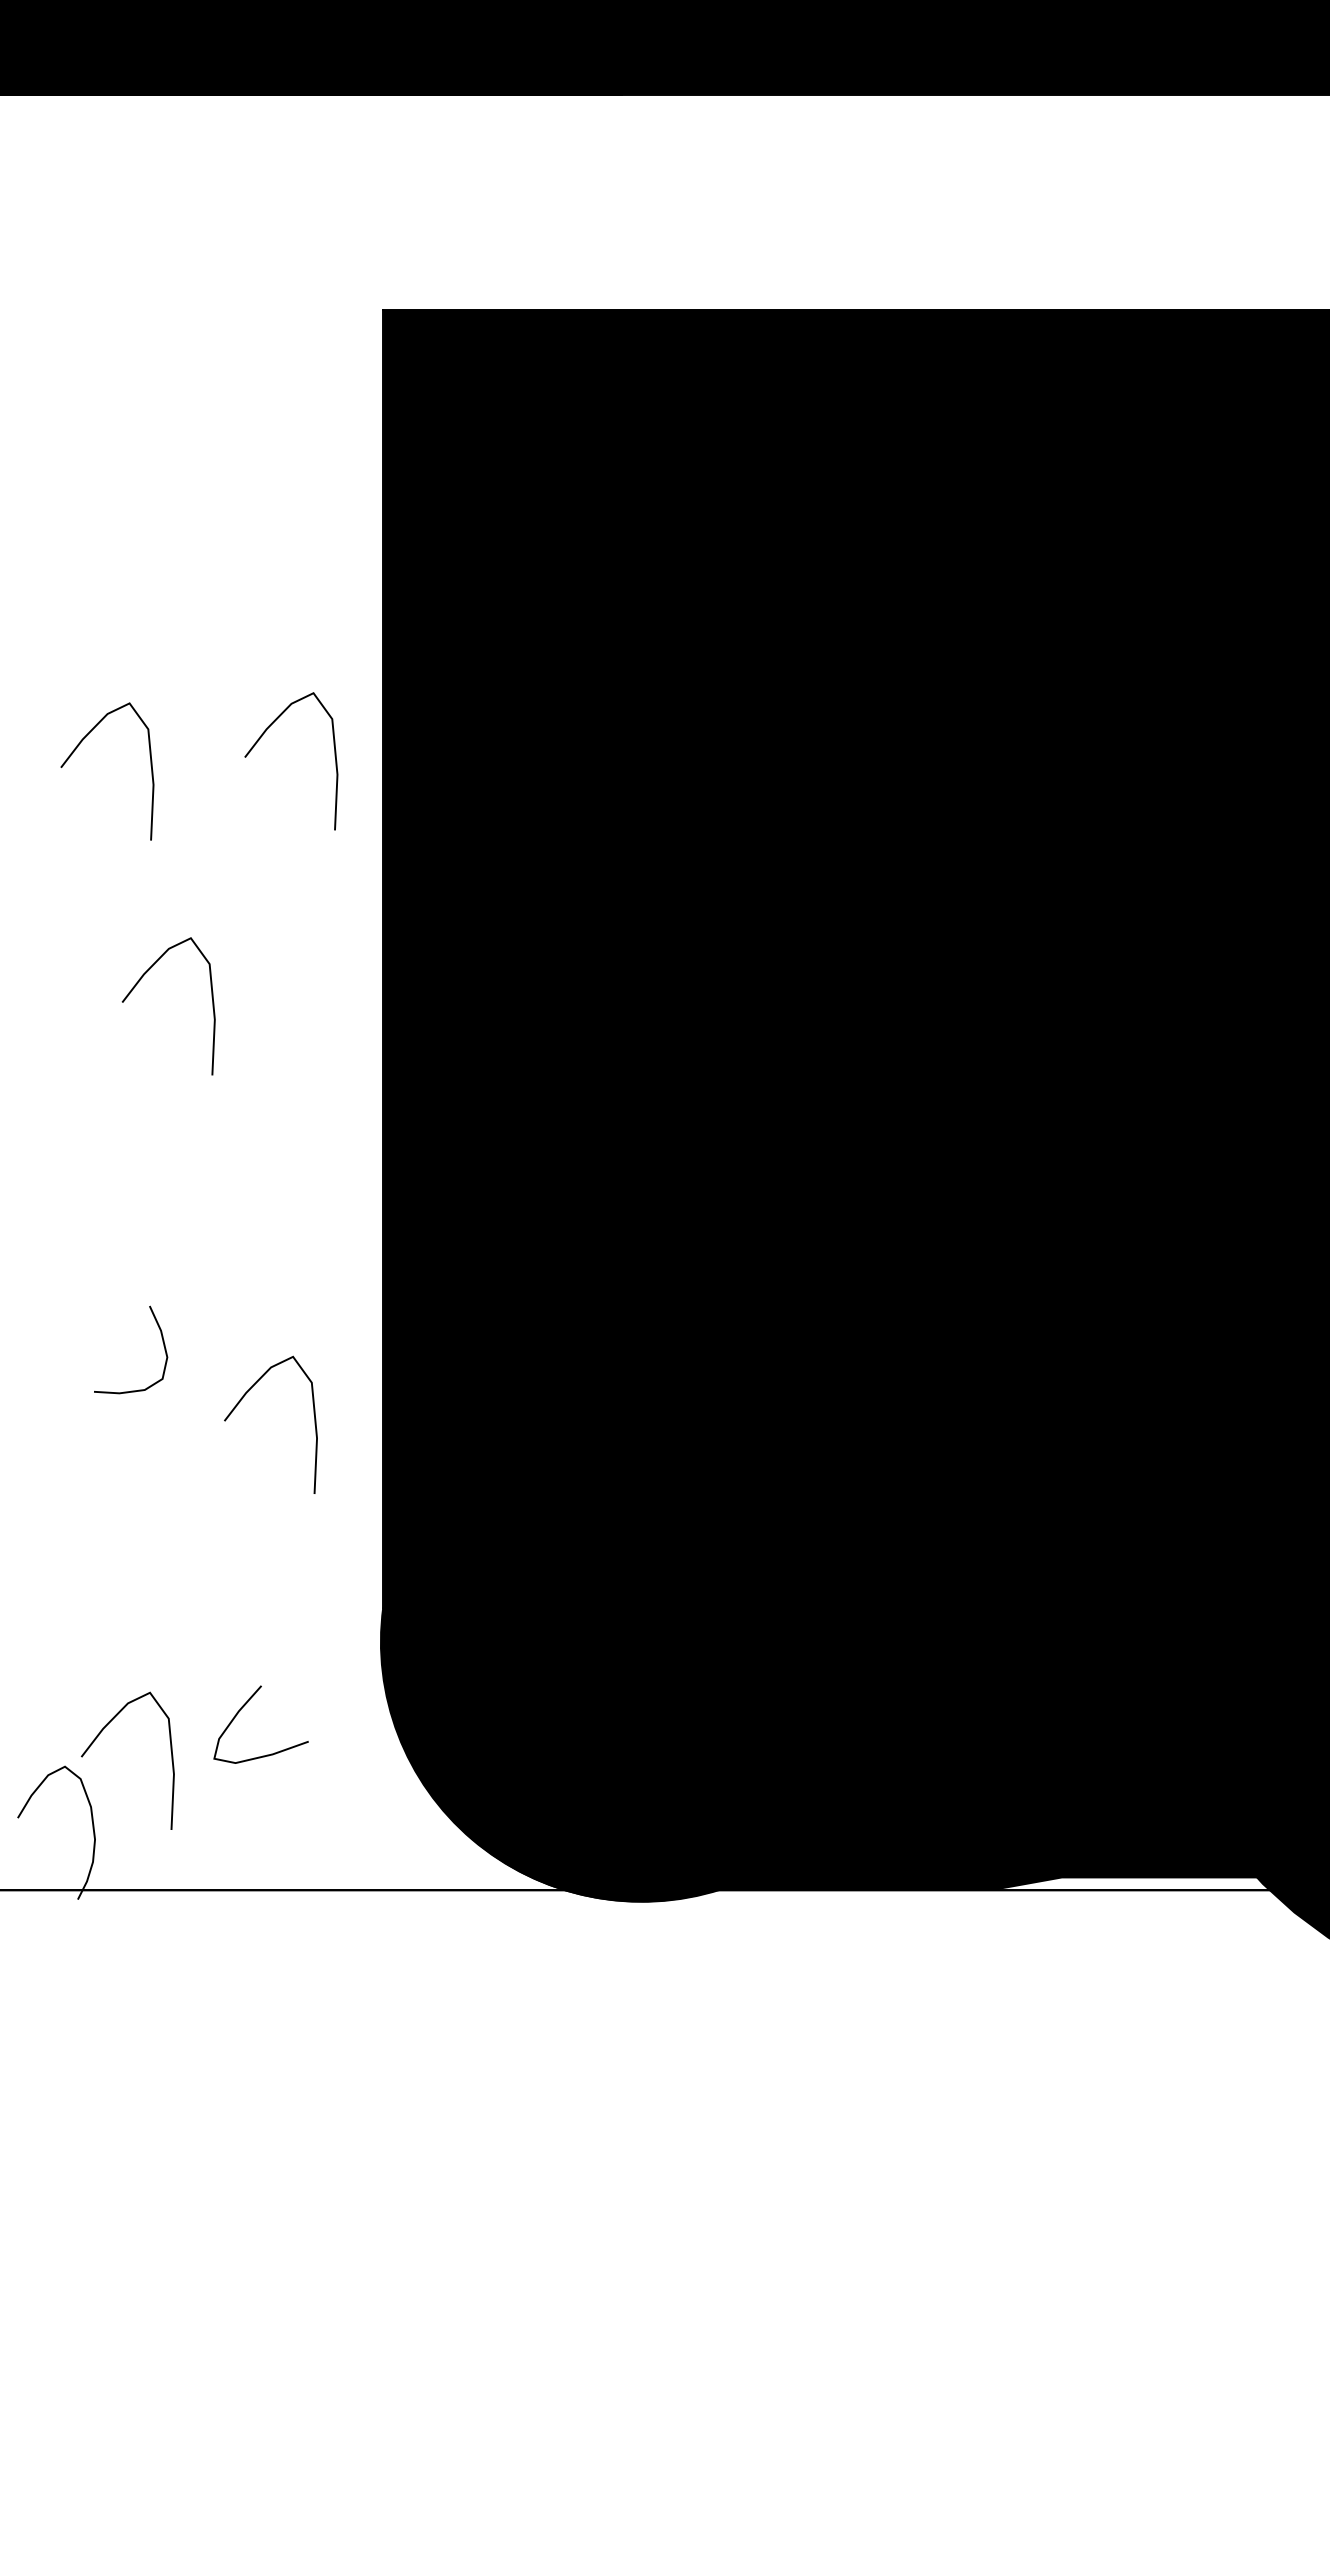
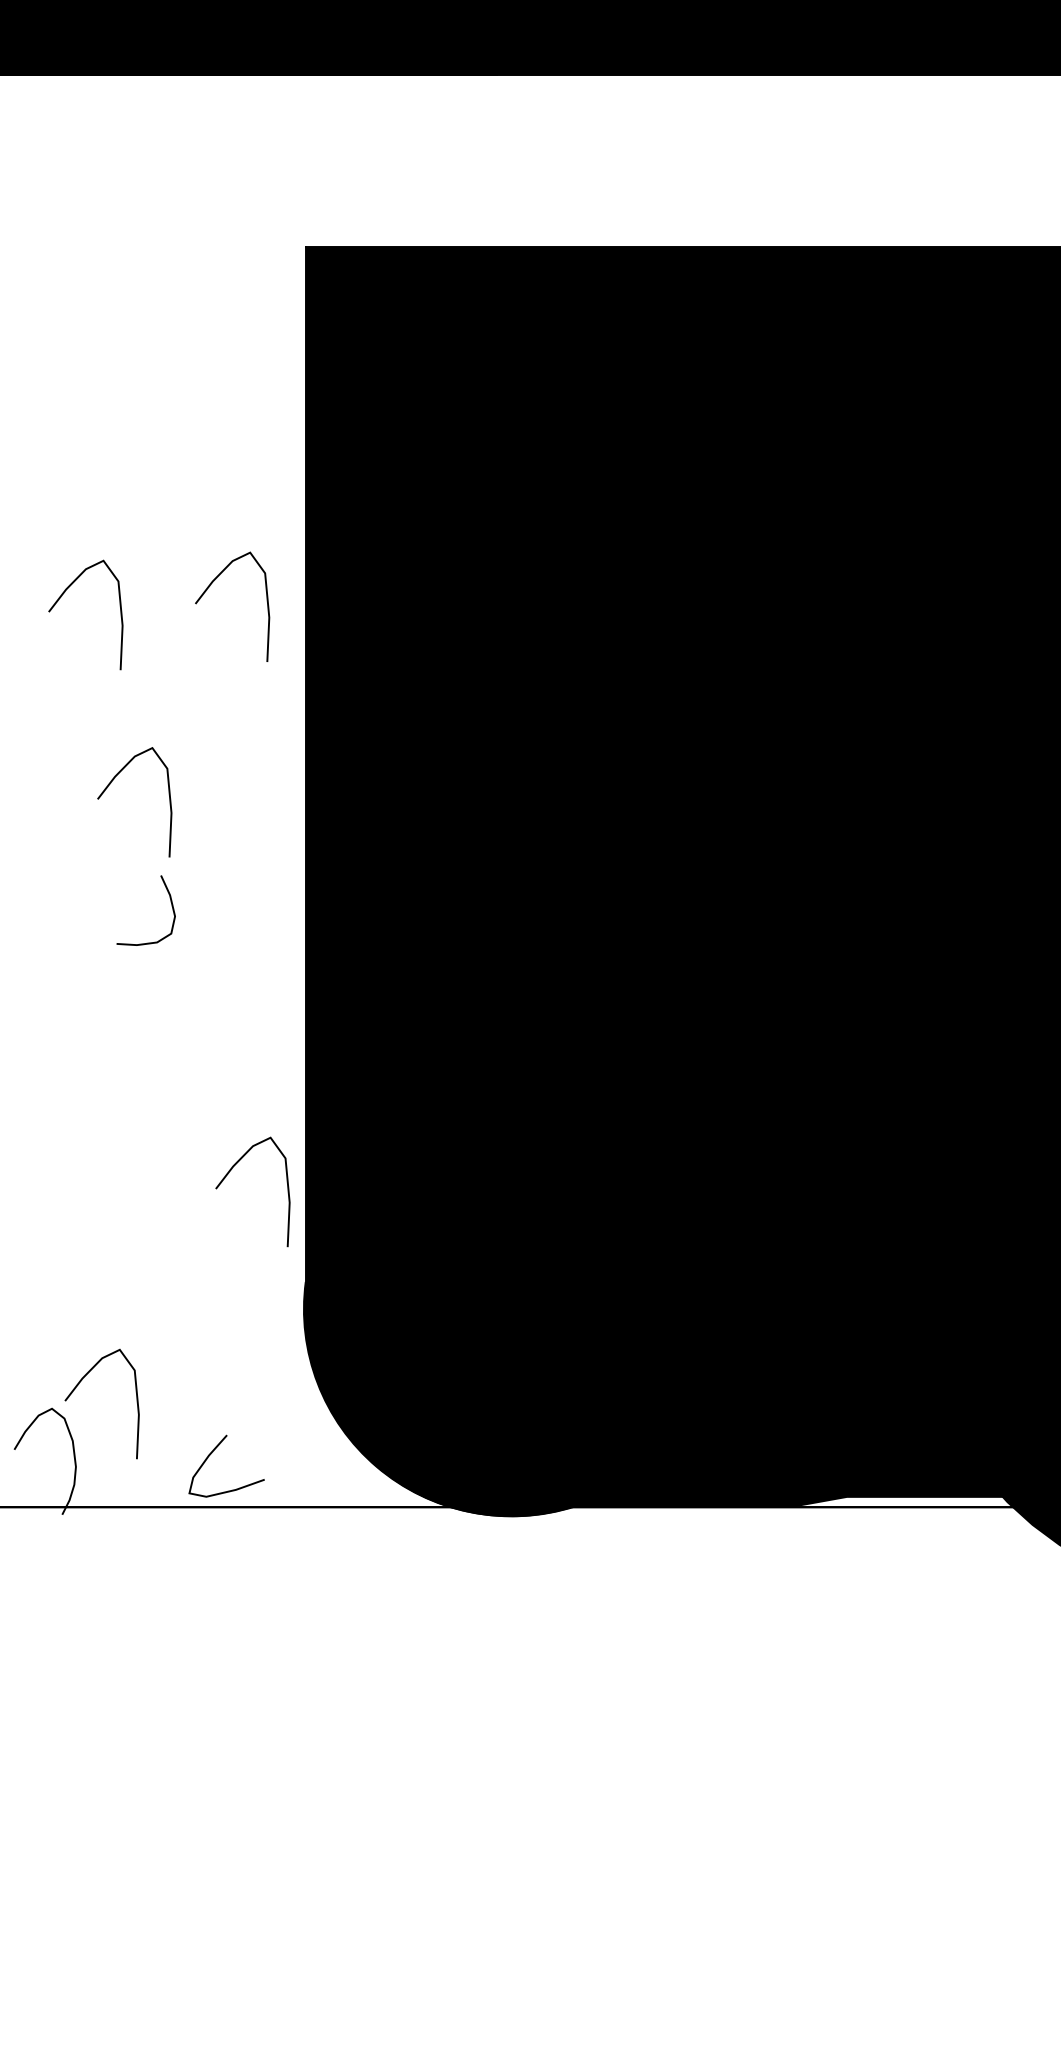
curve: (162, 1342) -> (171, 904), moved
curve: (240, 1402) -> (228, 1174), moved
curve: (243, 1707) -> (212, 1452), moved

